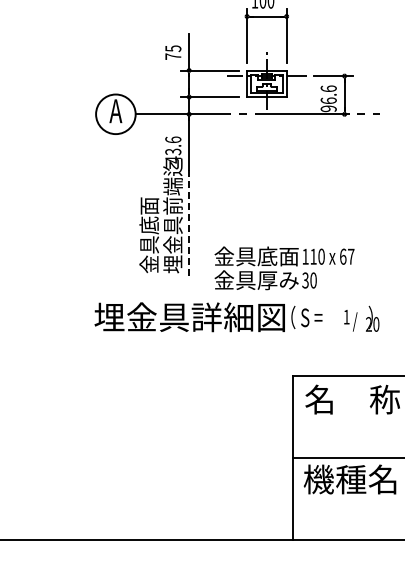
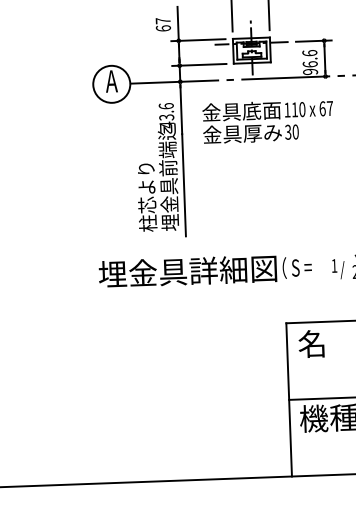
text: (173, 52) -> (163, 24), 75 -> 67
line: (189, 224) -> (184, 184), dashed -> solid
text: (149, 235) -> (147, 196), 金具底面 -> 柱芯より
text: (284, 268) -> (268, 121), moved

